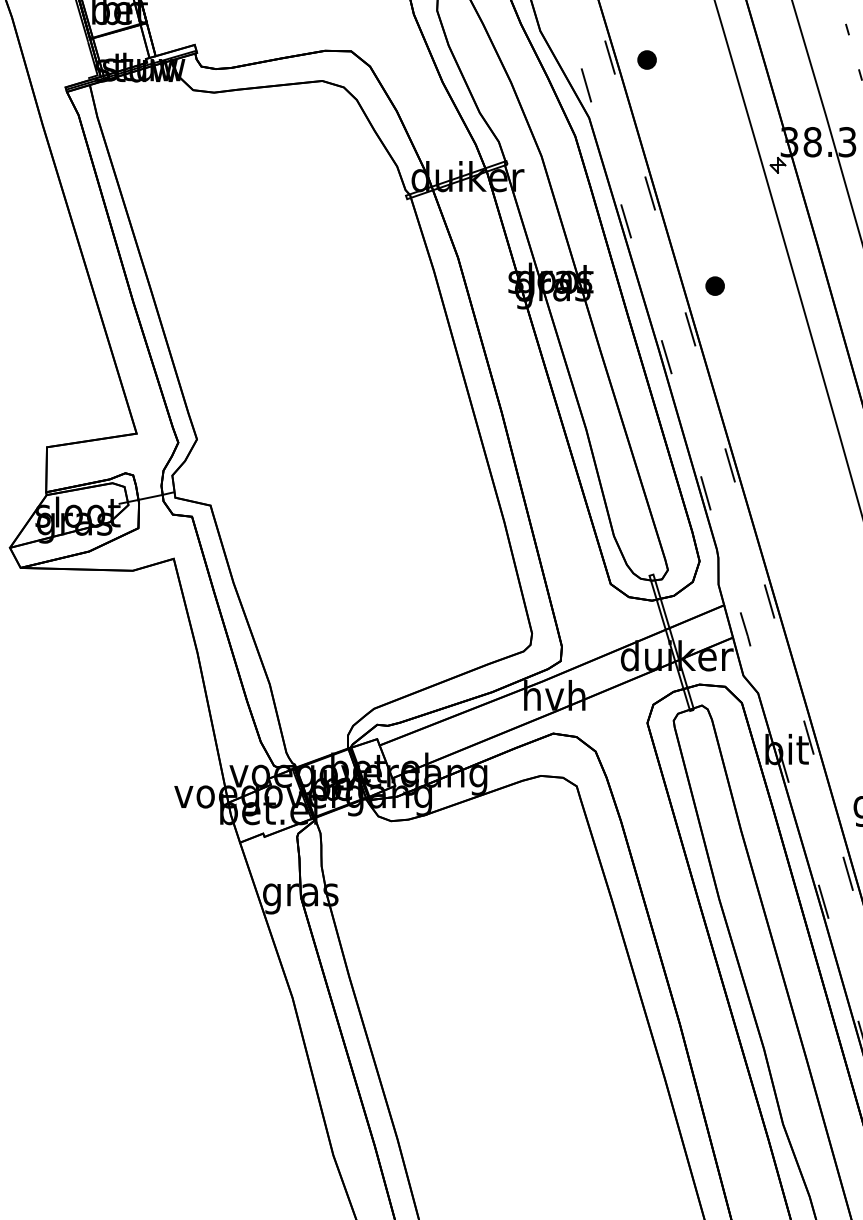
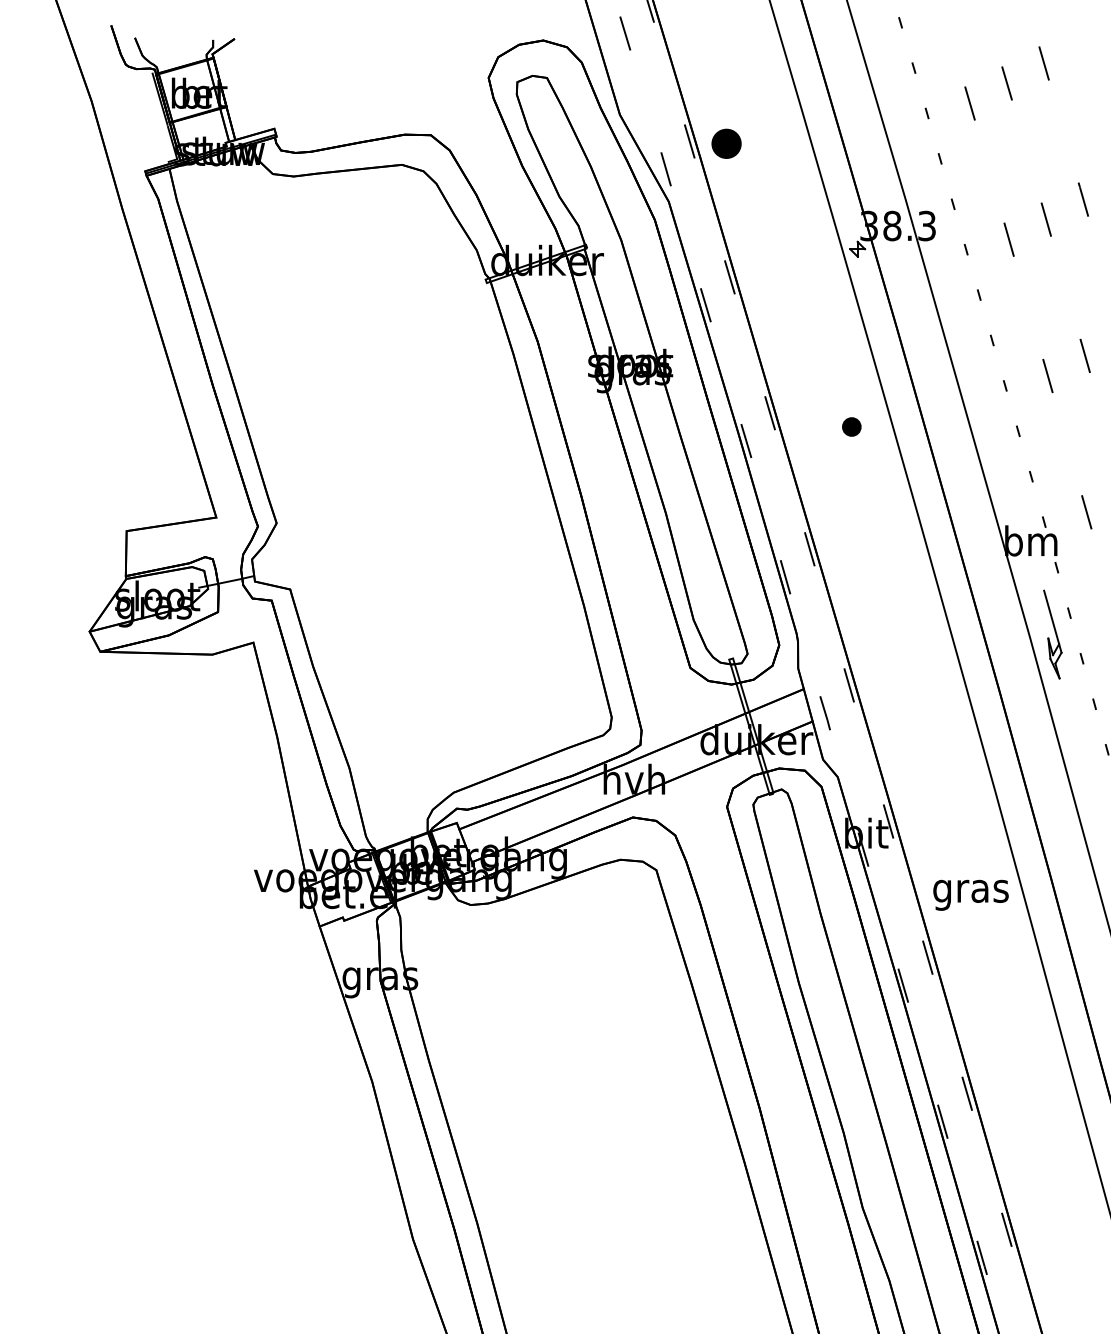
part: (646, 59) -> (726, 143), size x1.6
part: (714, 285) -> (851, 426), moved

